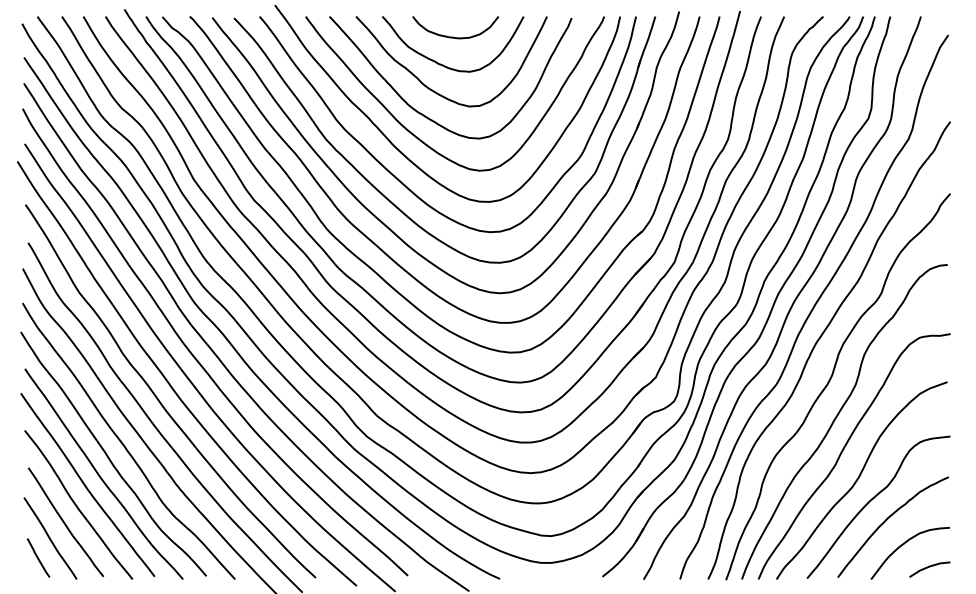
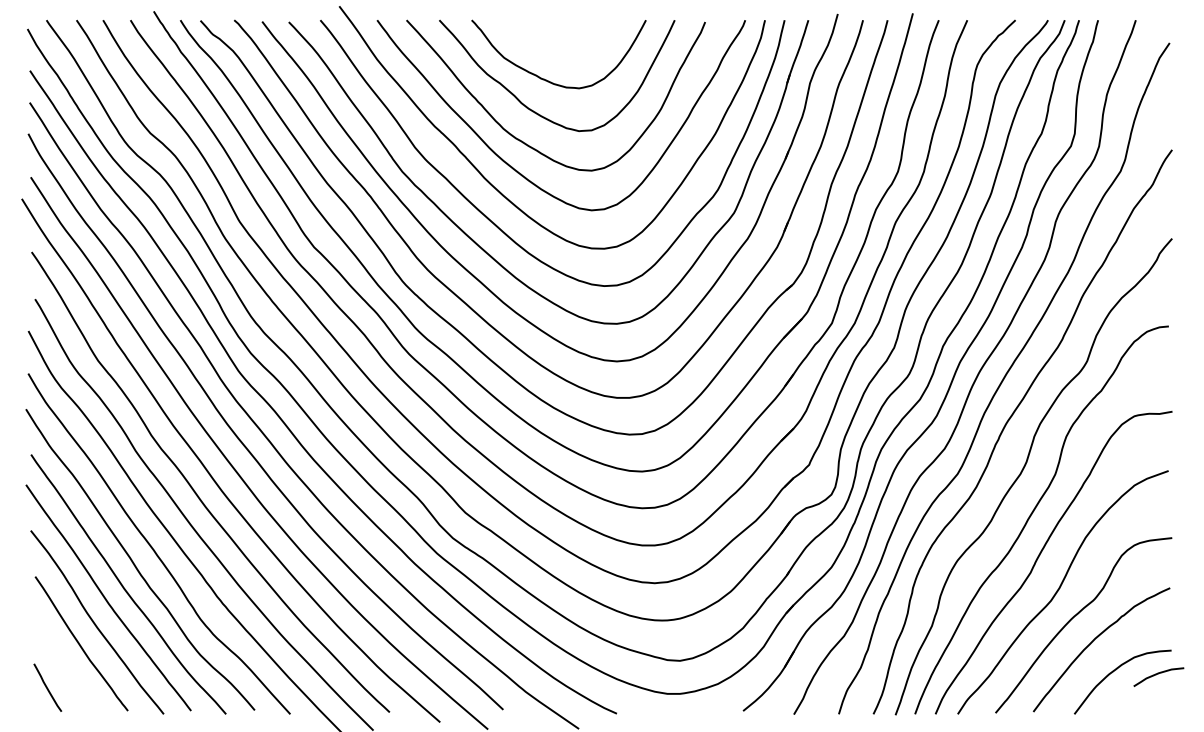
curve: (455, 37) -> (561, 45), removed
curve: (50, 538) -> (62, 663), removed
curve: (929, 567) -> (1158, 674), moved

